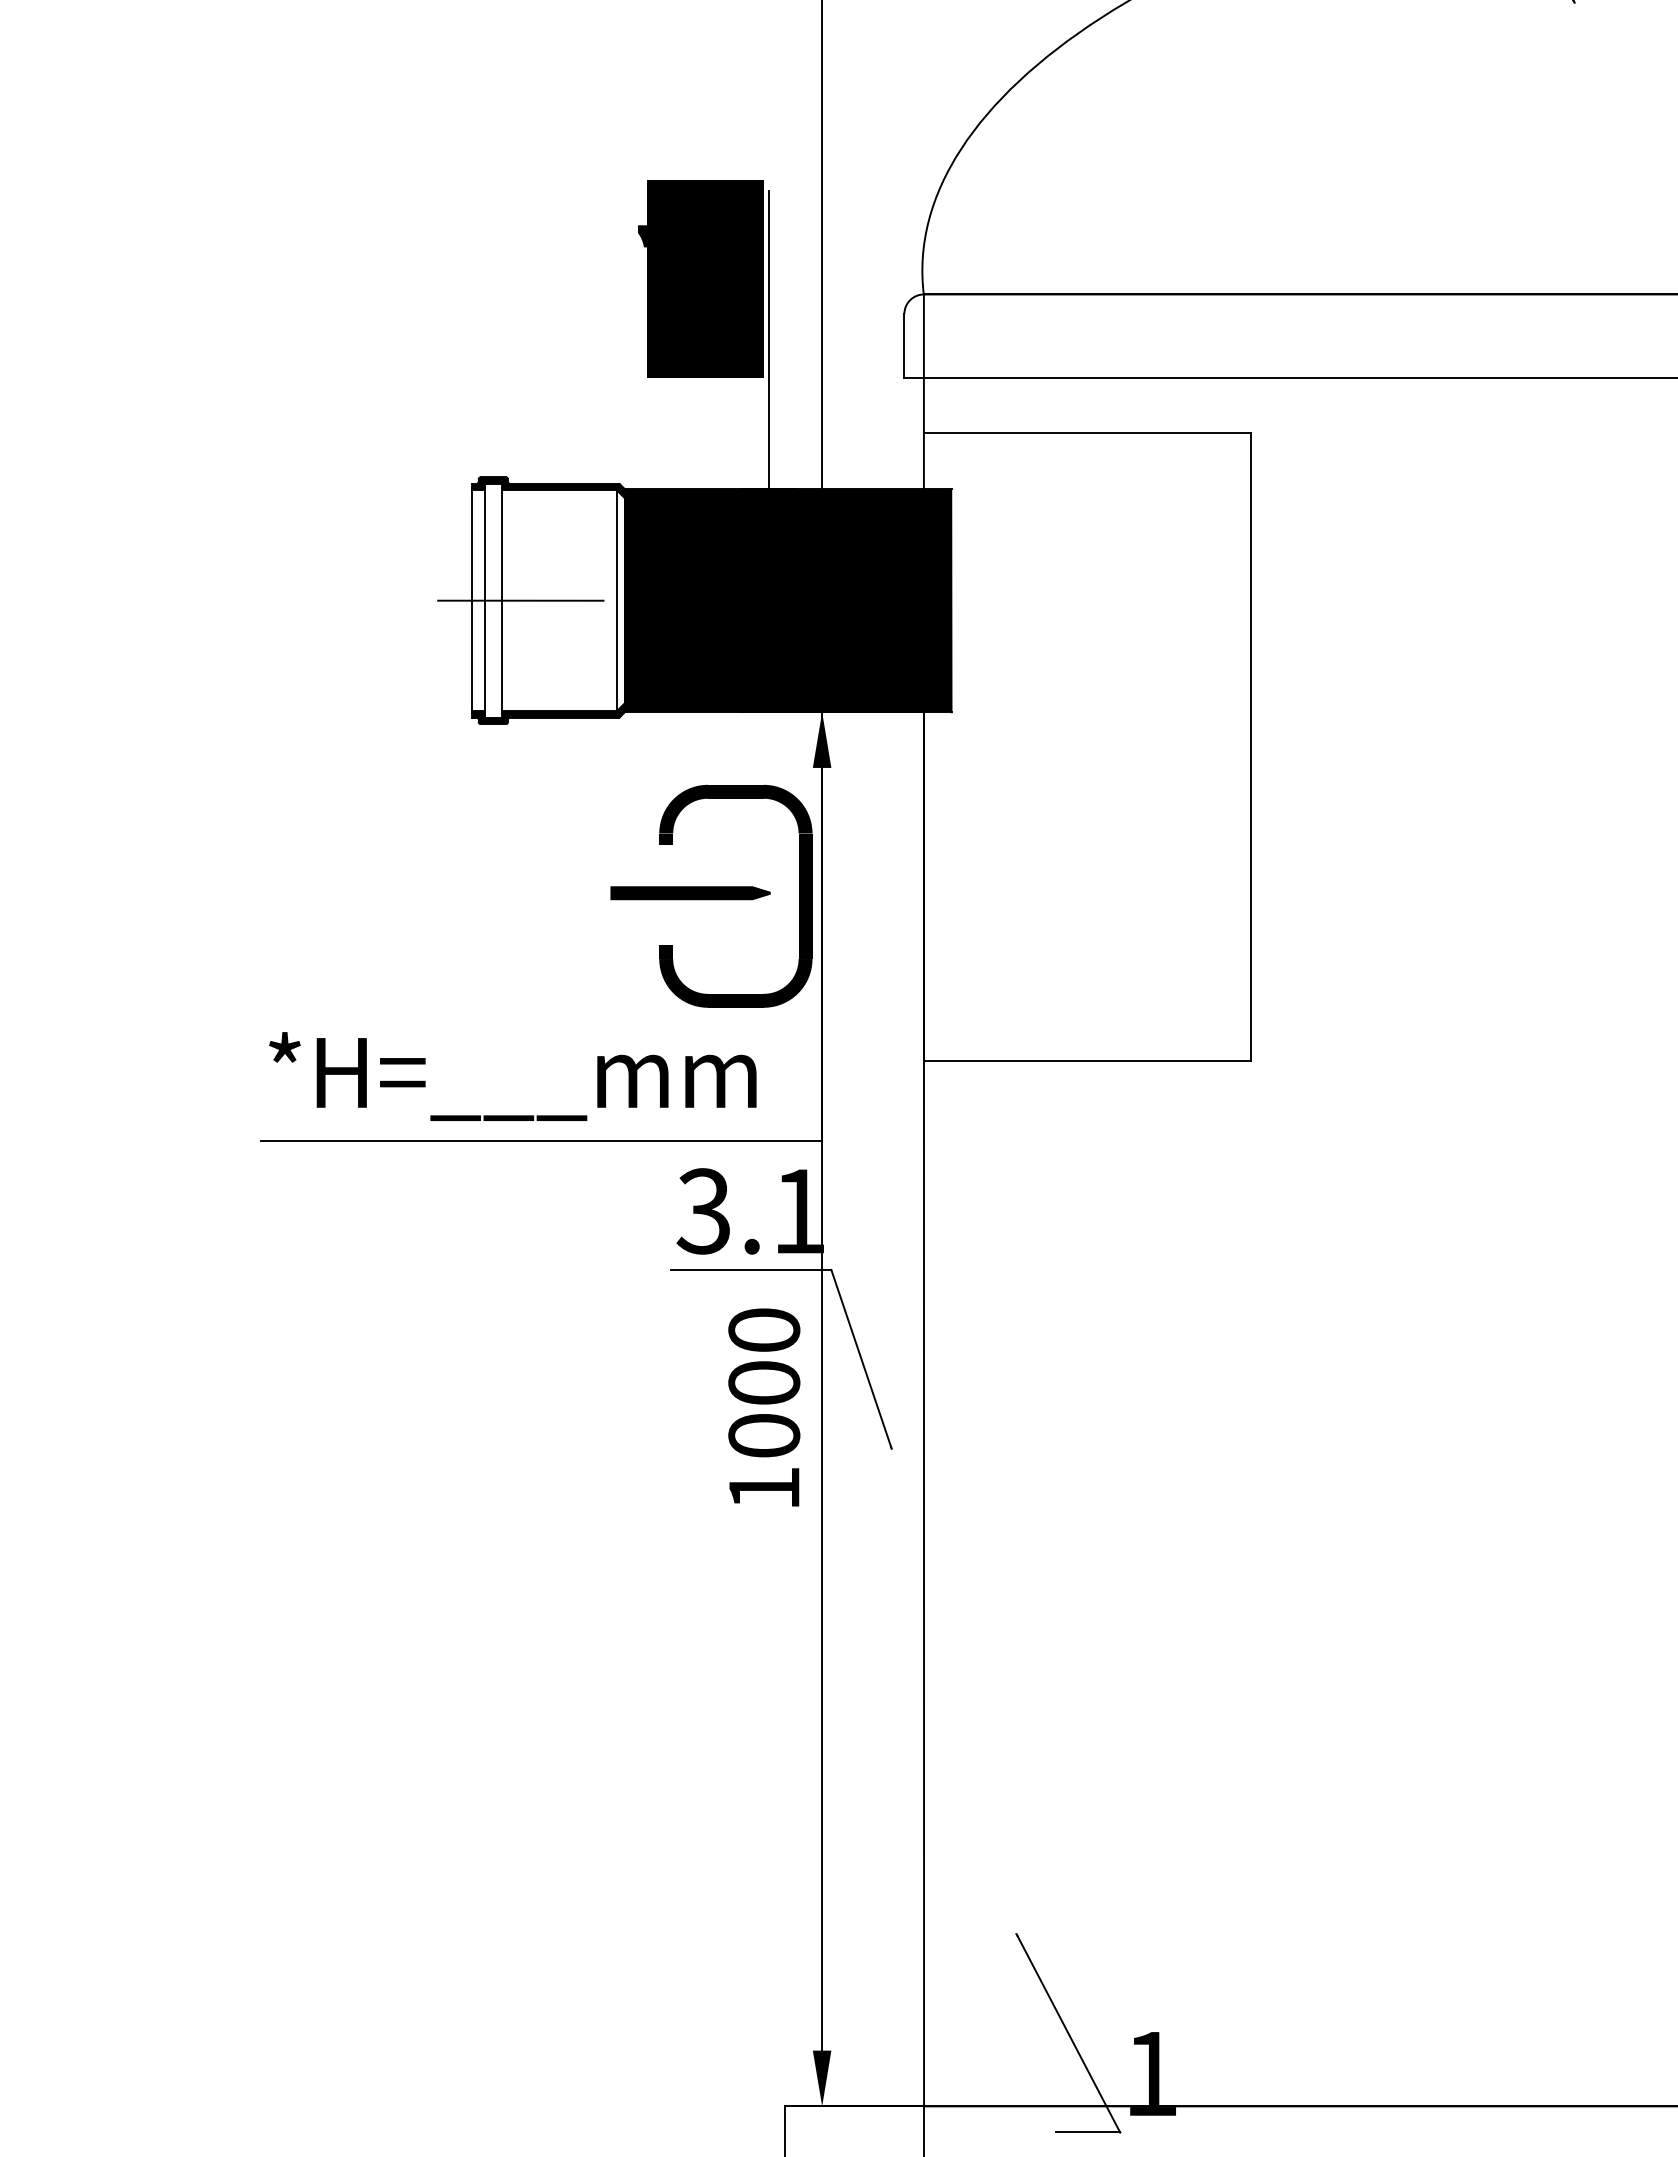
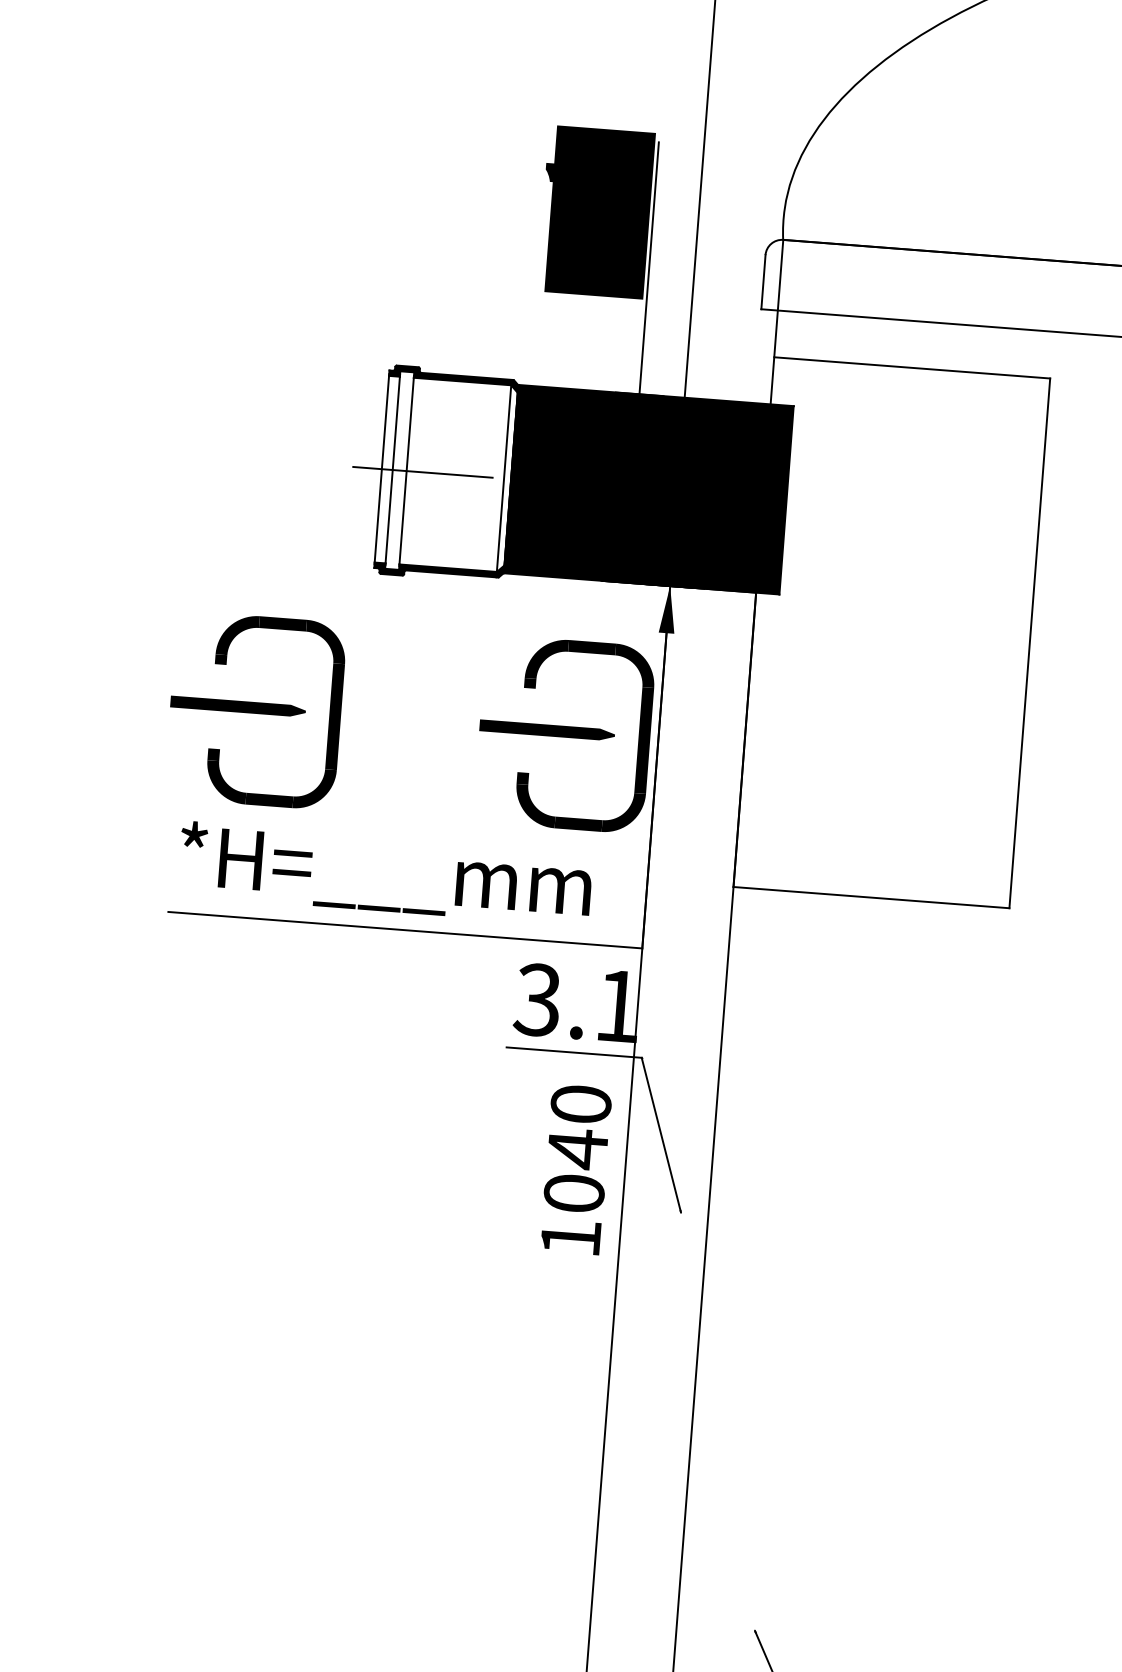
part: (345, 895) -> (255, 709), added
text: (764, 1383) -> (577, 1149), 1000 -> 1040

